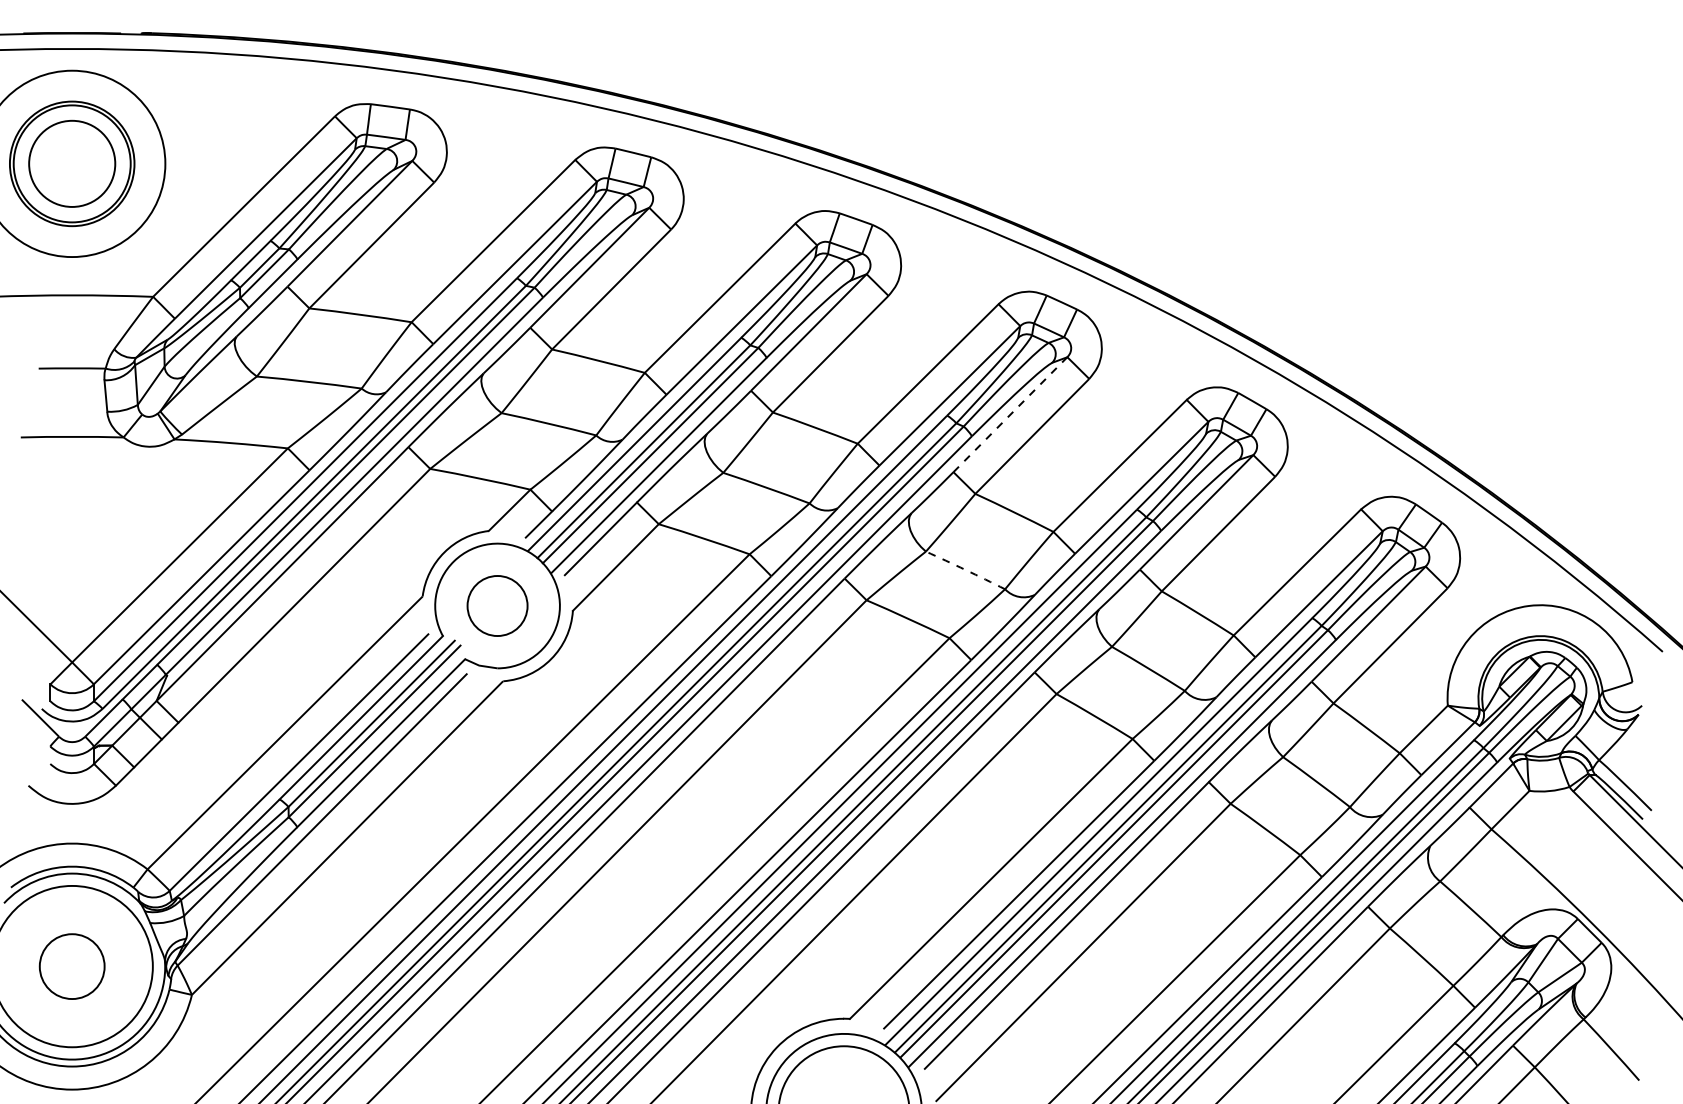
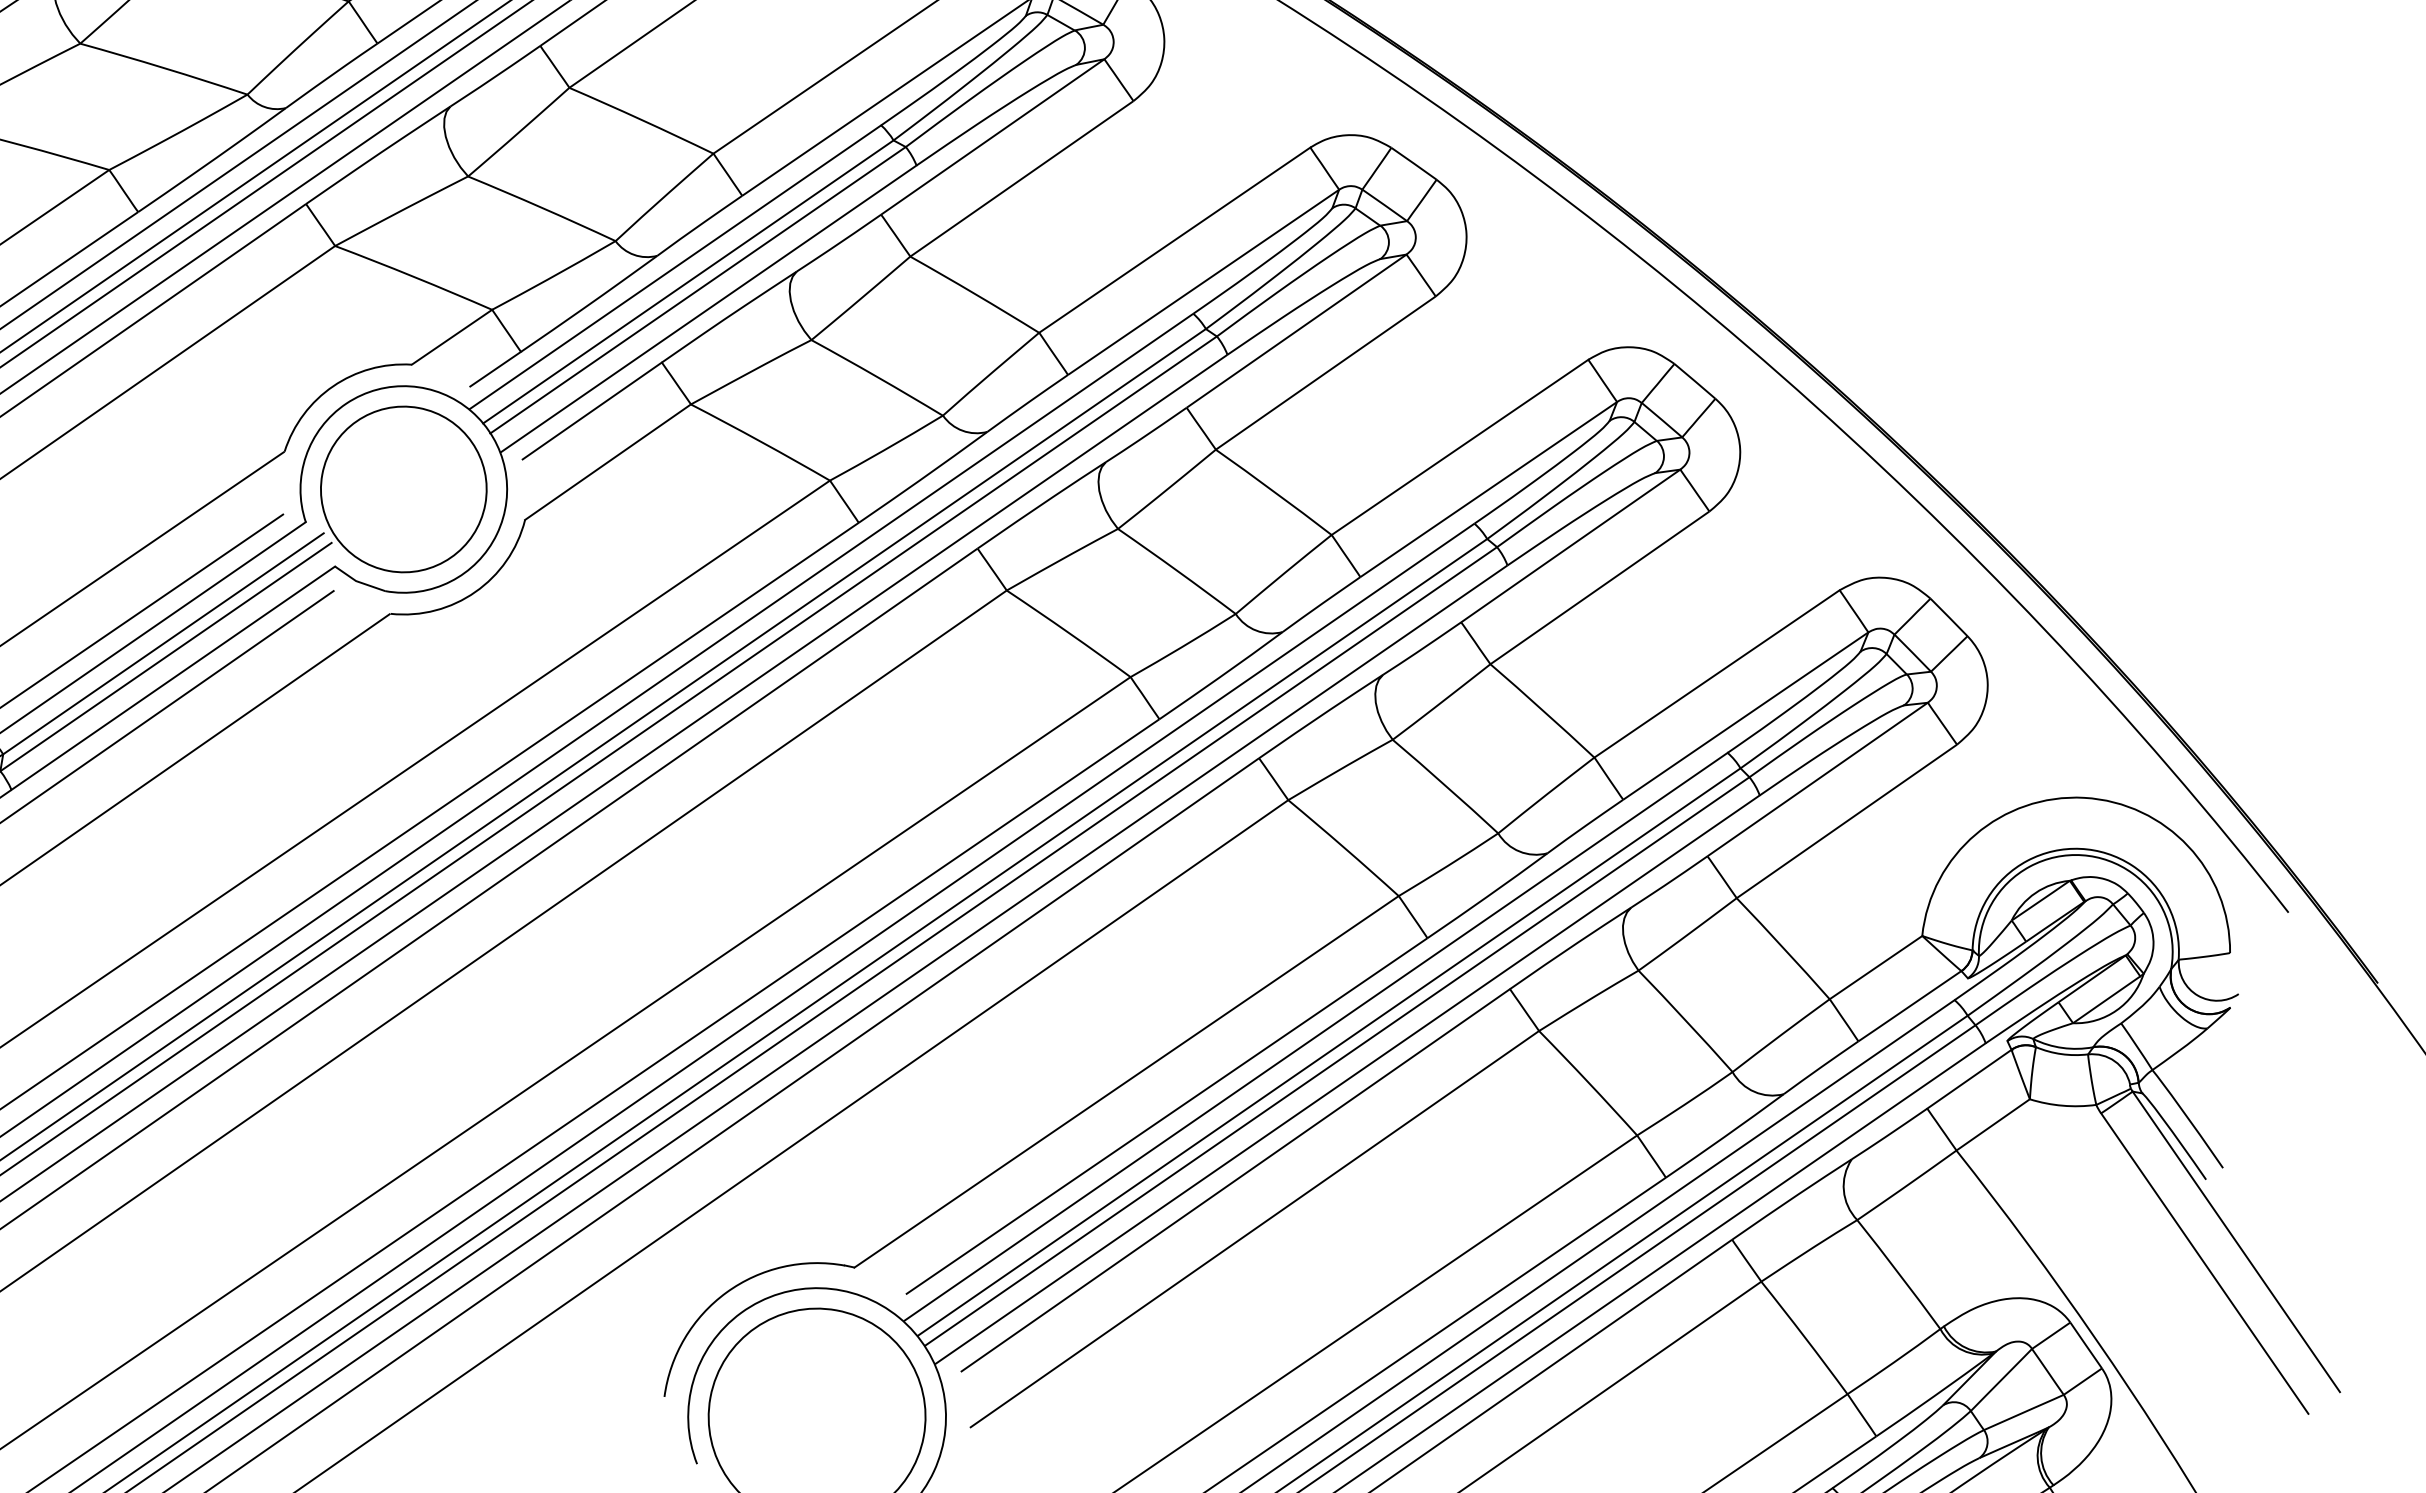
line: (1010, 414) -> (1296, 330), dashed -> solid
arc: (965, 570) -> (1176, 571), dashed -> solid
circle: (497, 605) -> (403, 488), size x1.67

